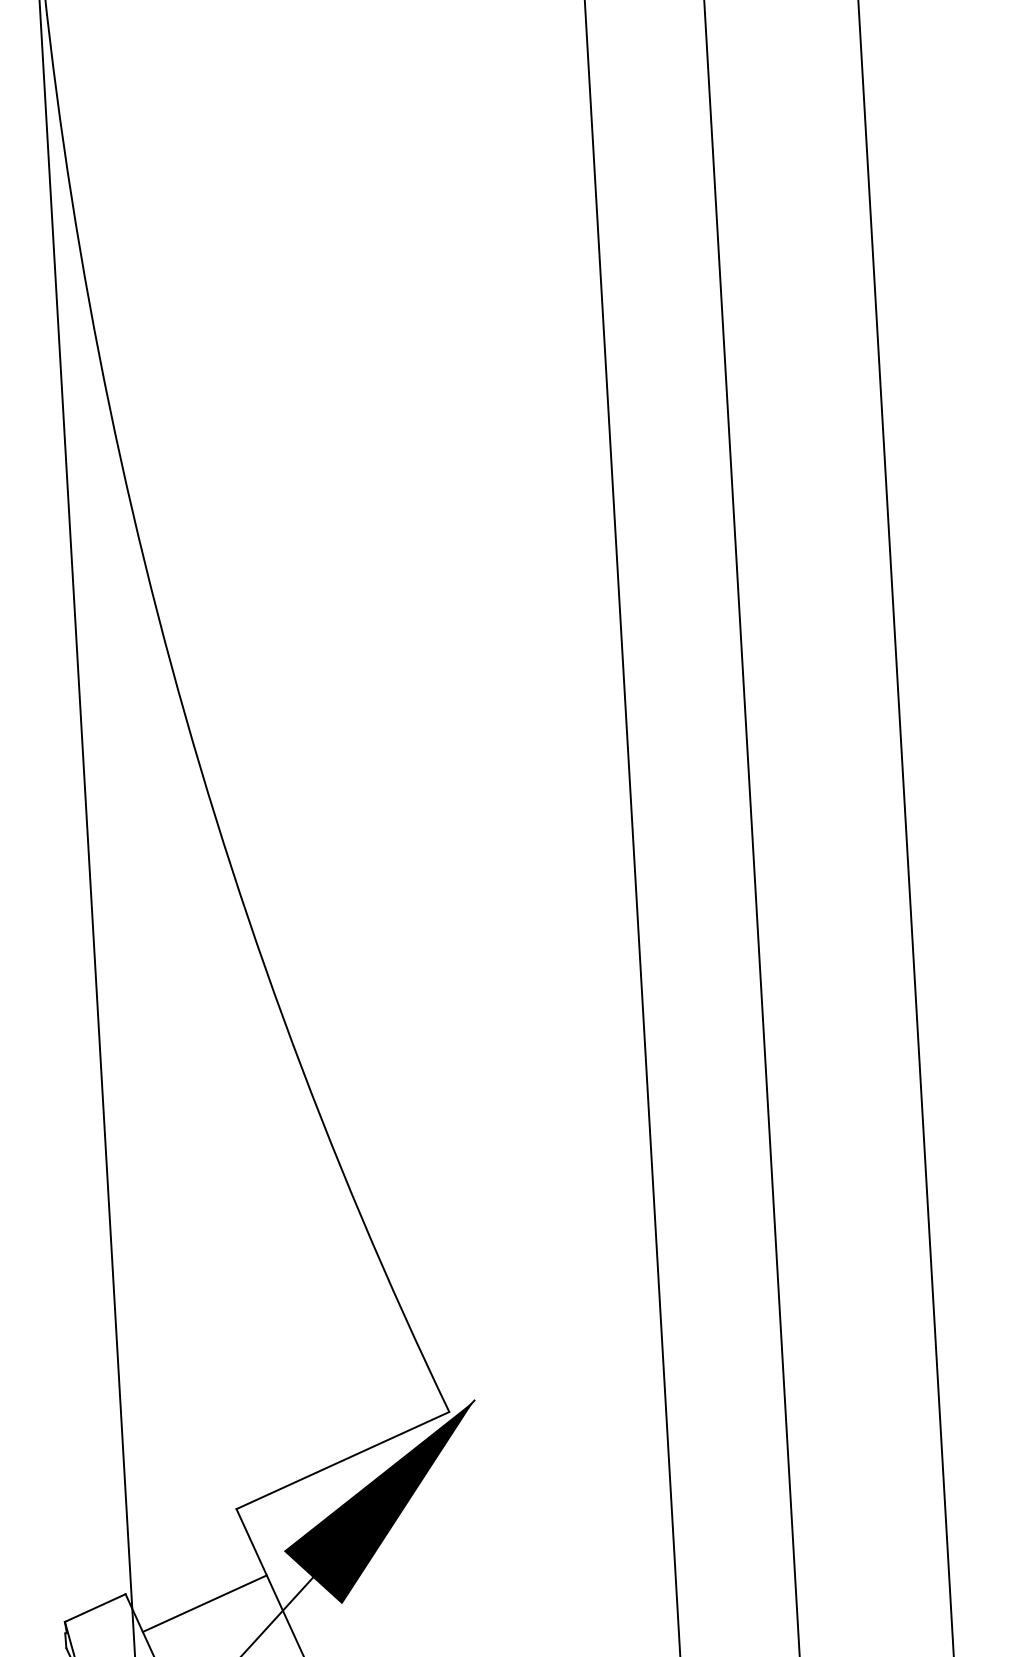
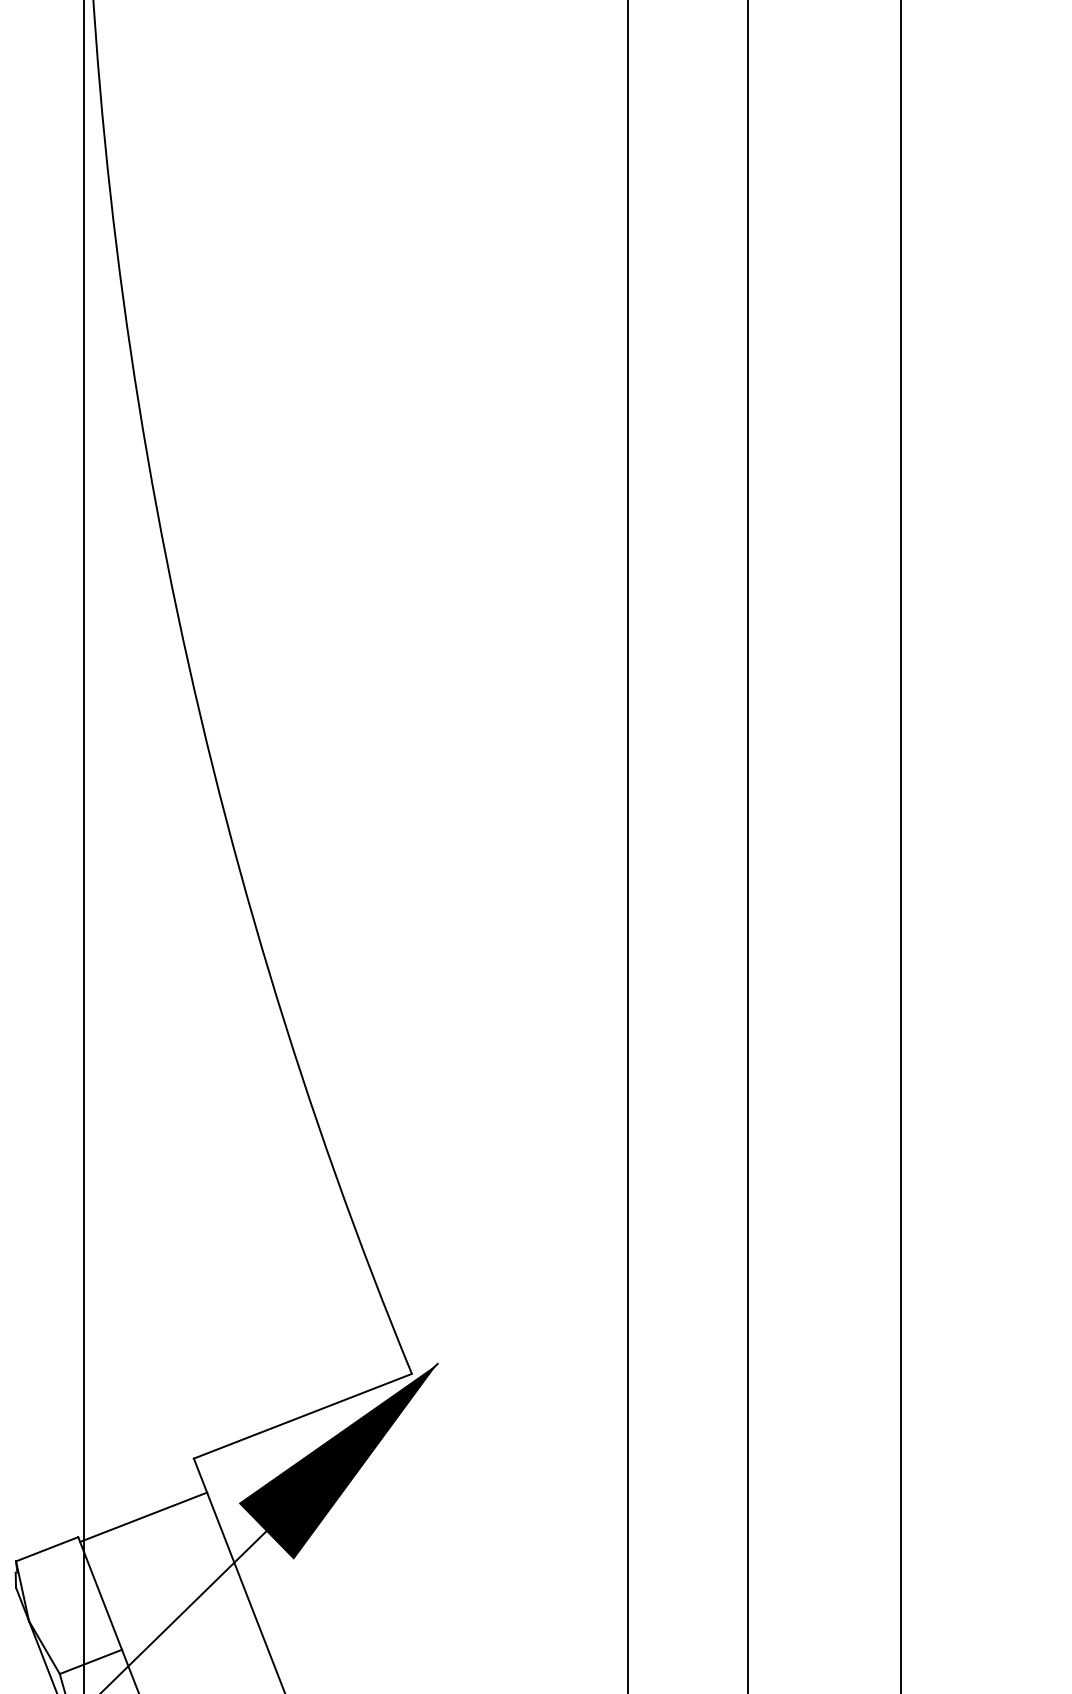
line: (204, 1603) -> (143, 1516), moved

